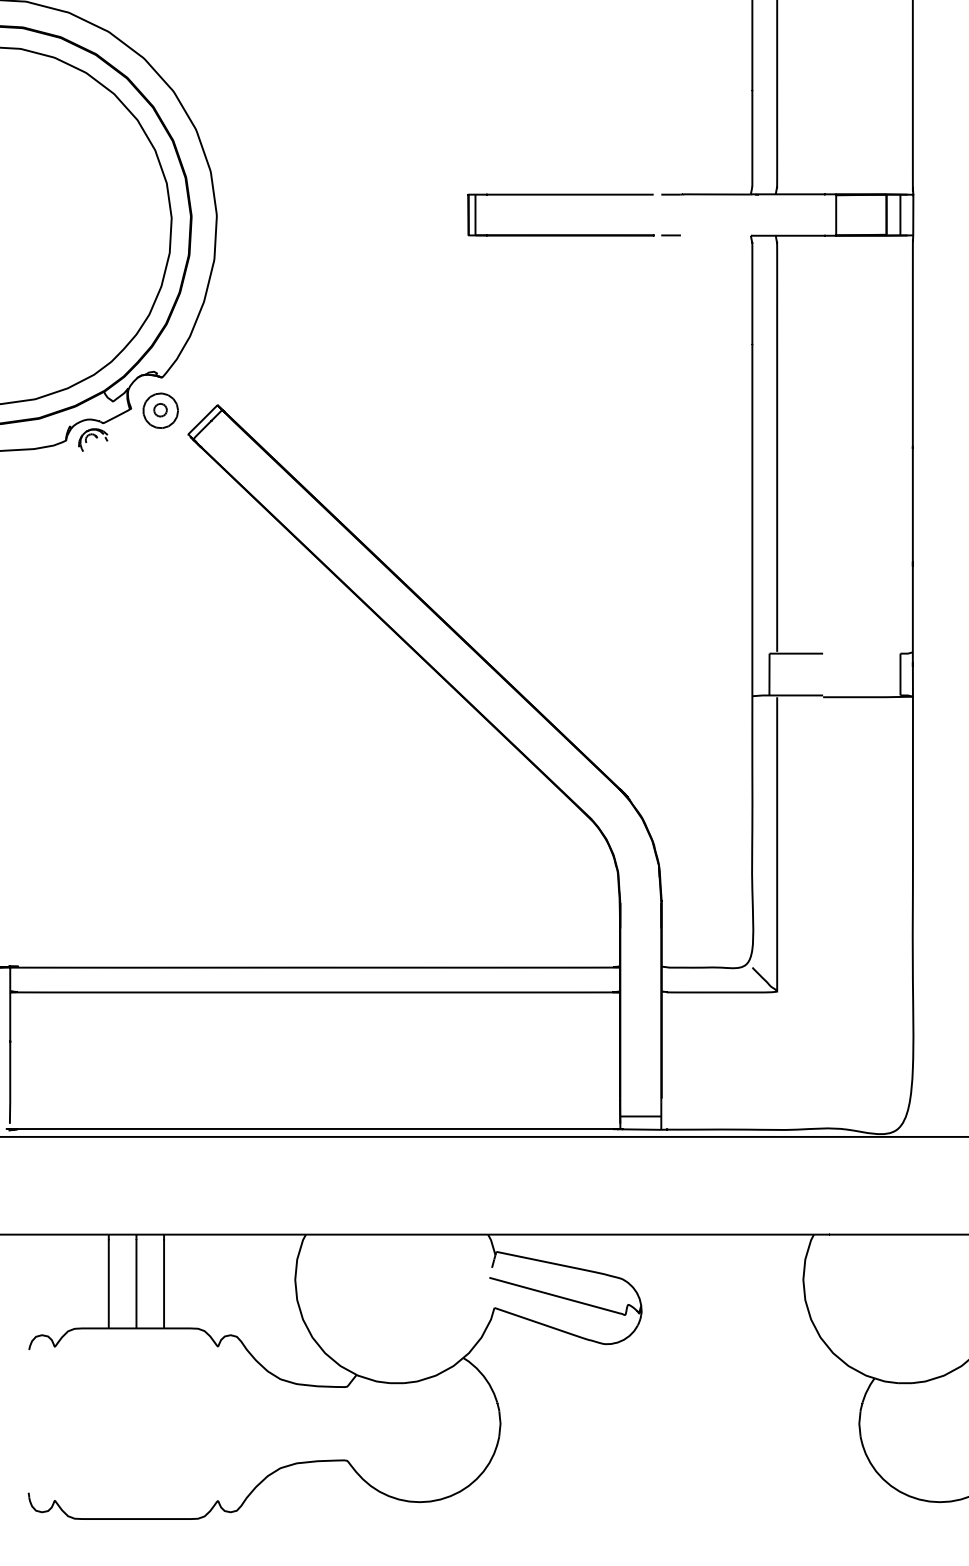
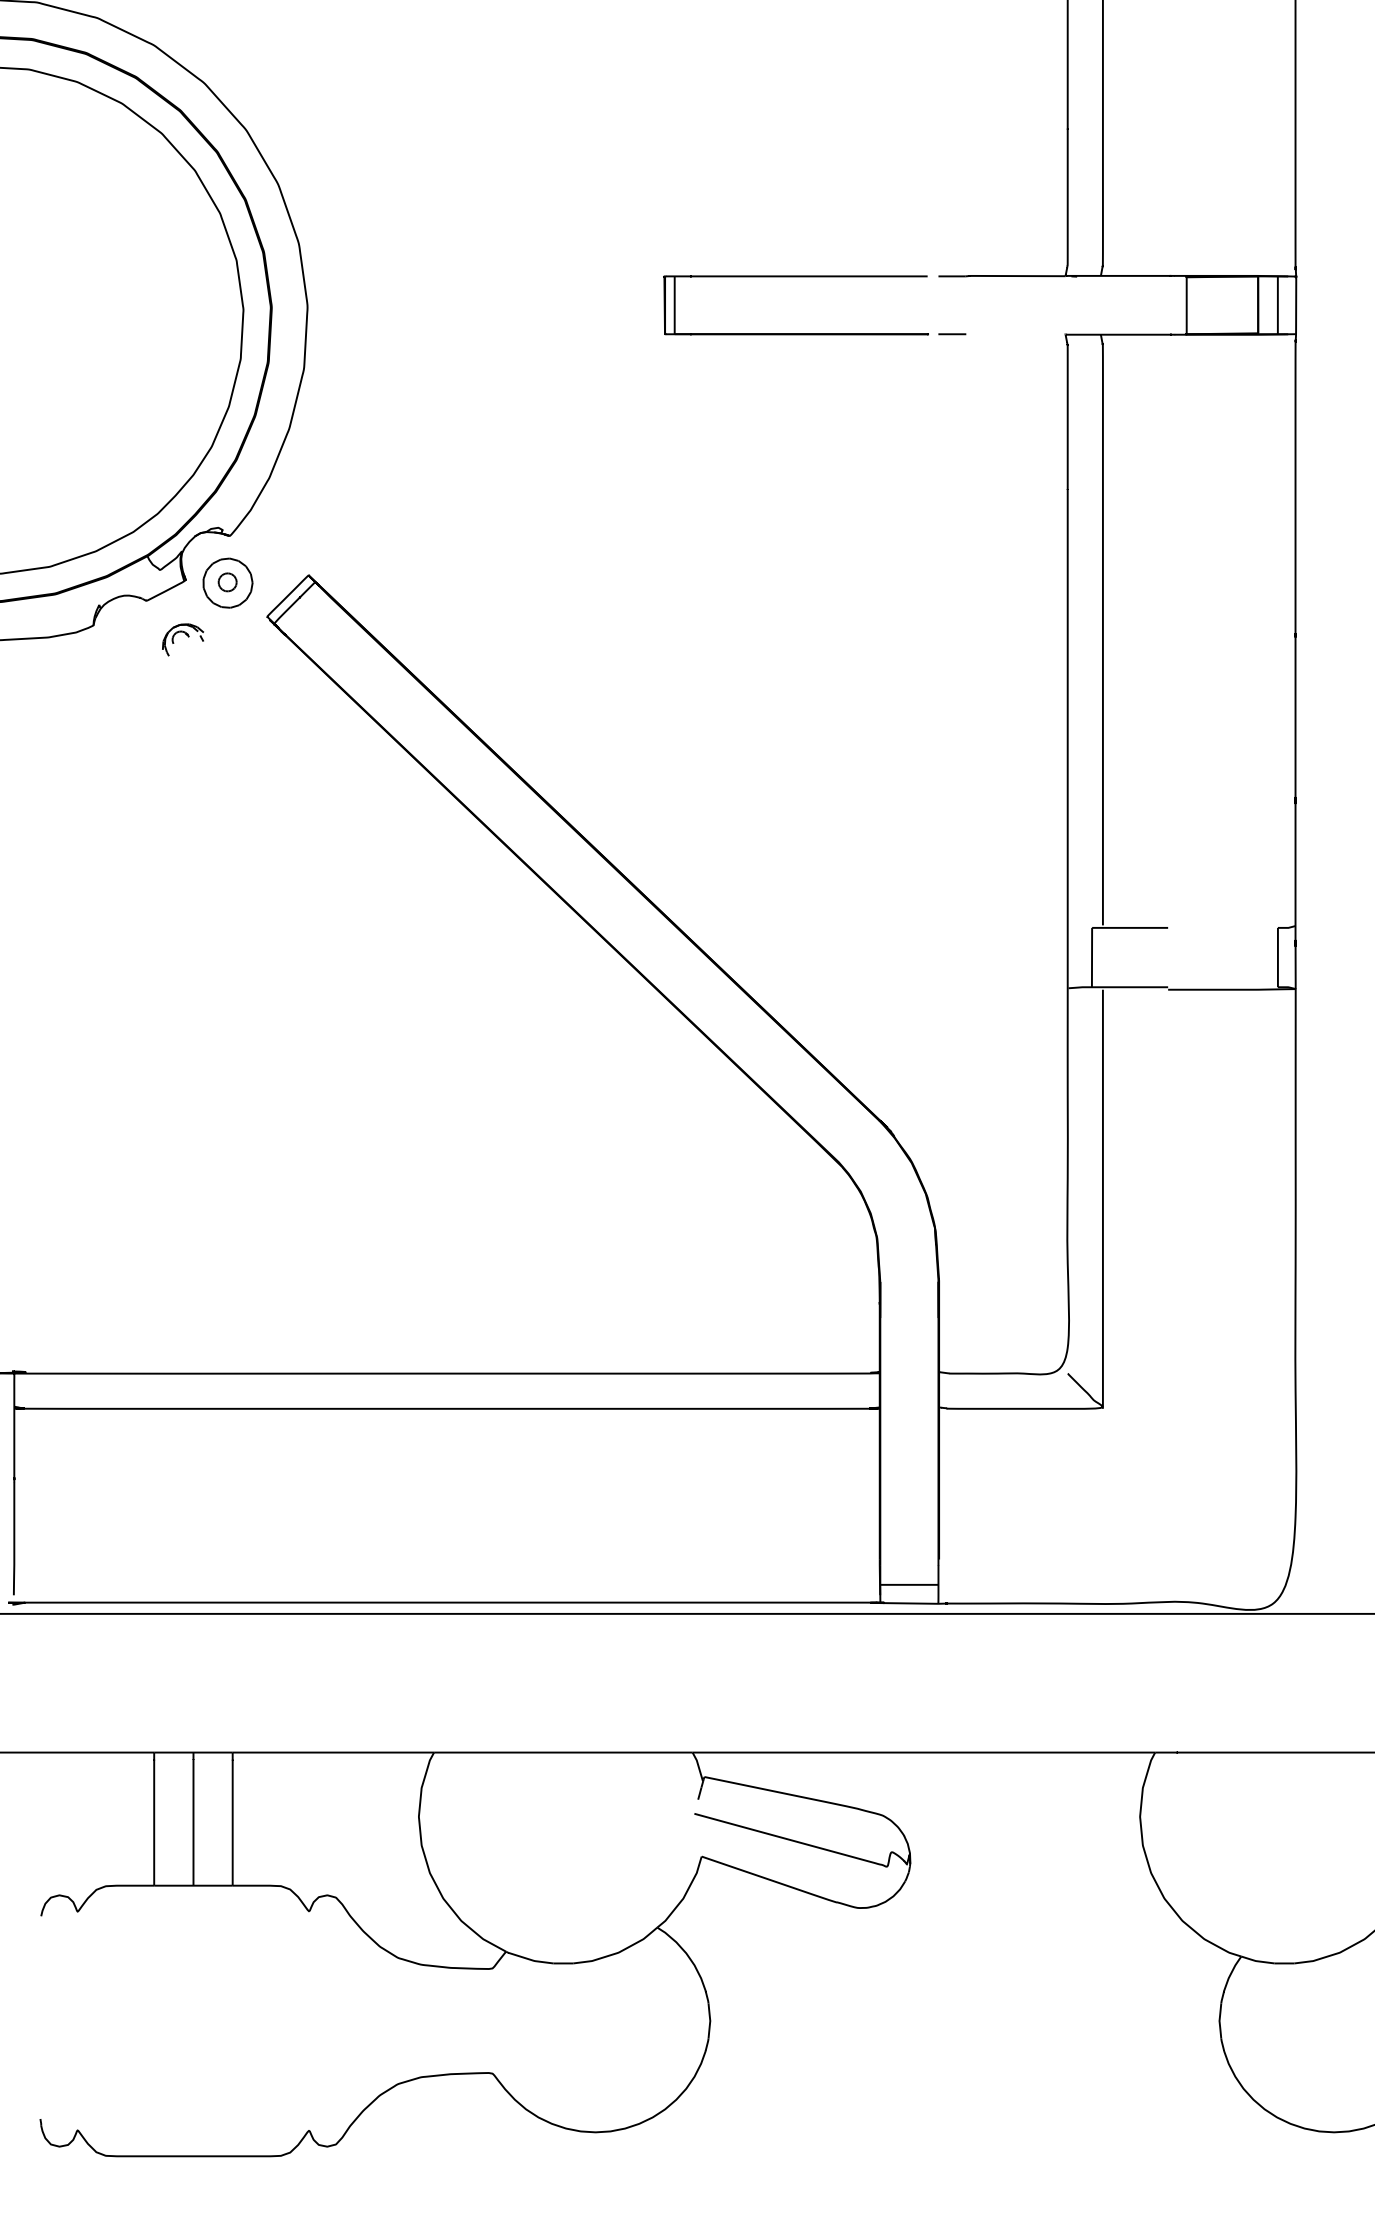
part: (93, 439) -> (183, 639), moved

